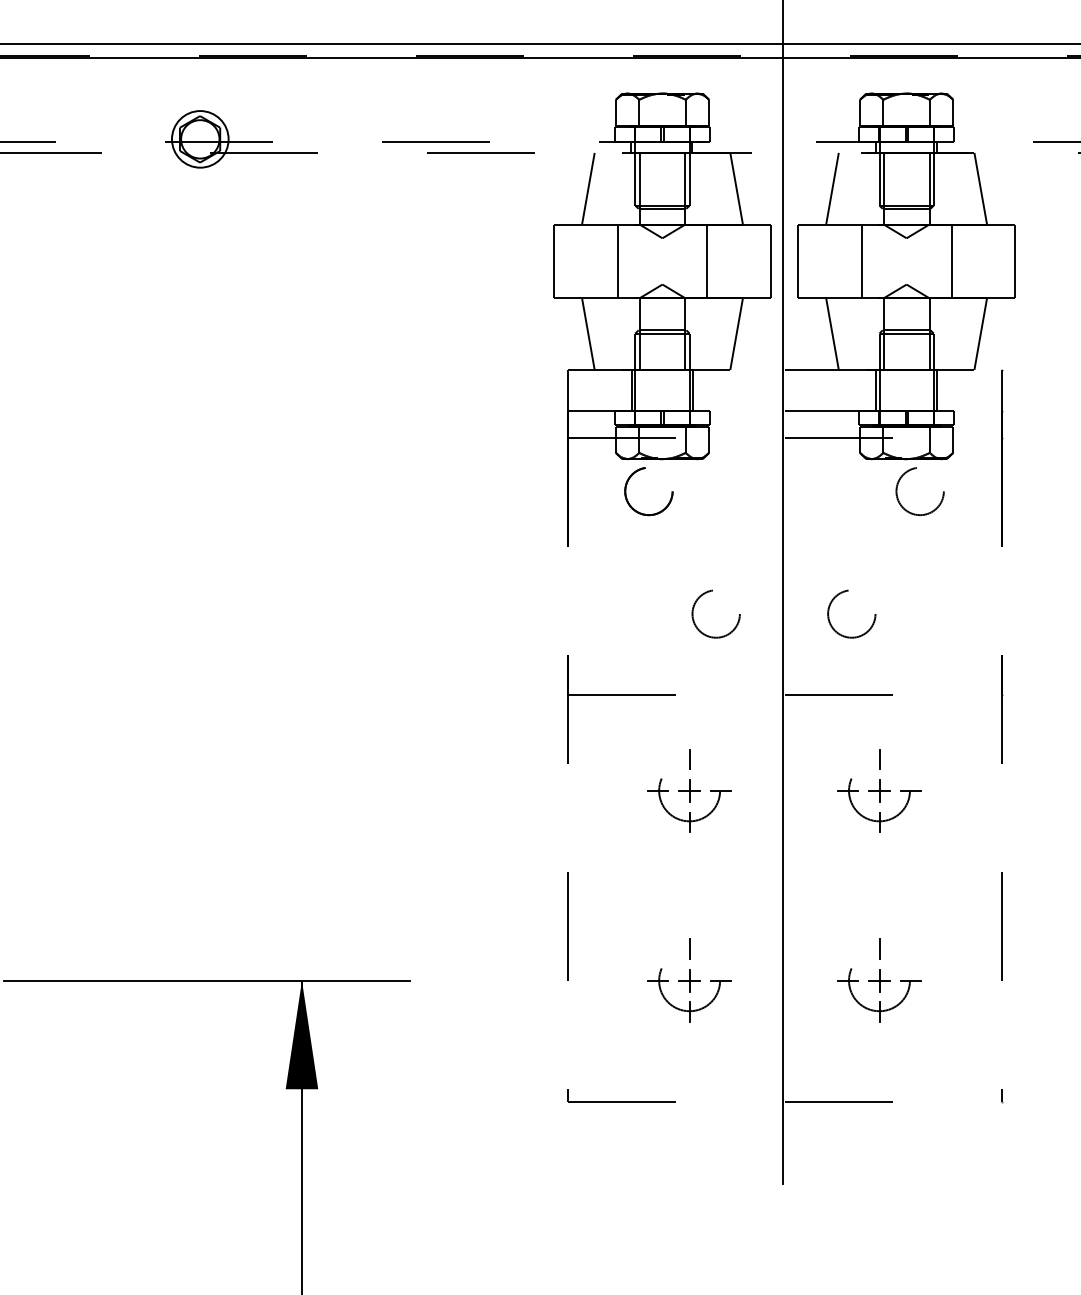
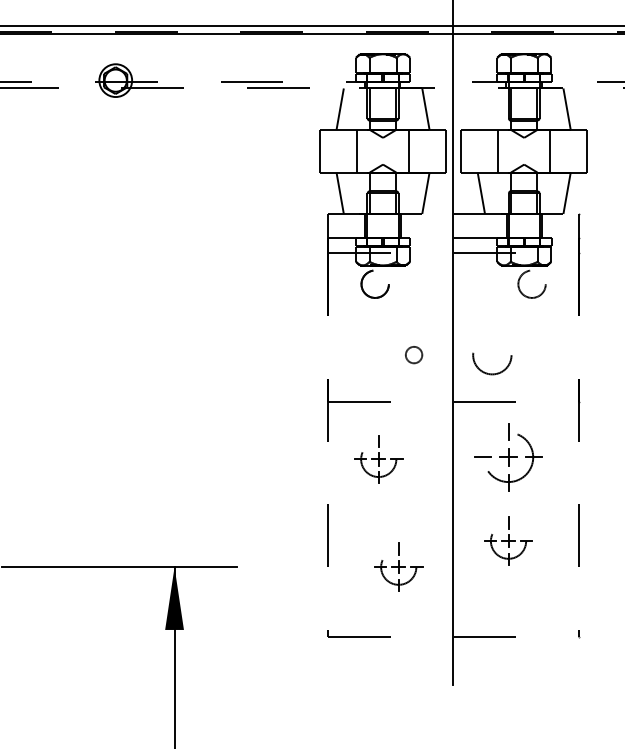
line: (832, 187) -> (481, 108), removed
circle: (715, 612) -> (413, 354), size x0.6
circle: (851, 612) -> (492, 354), size x1.4
part: (689, 791) -> (378, 459), moved
part: (879, 791) -> (508, 457), size x1.4
part: (879, 979) -> (508, 540), moved

